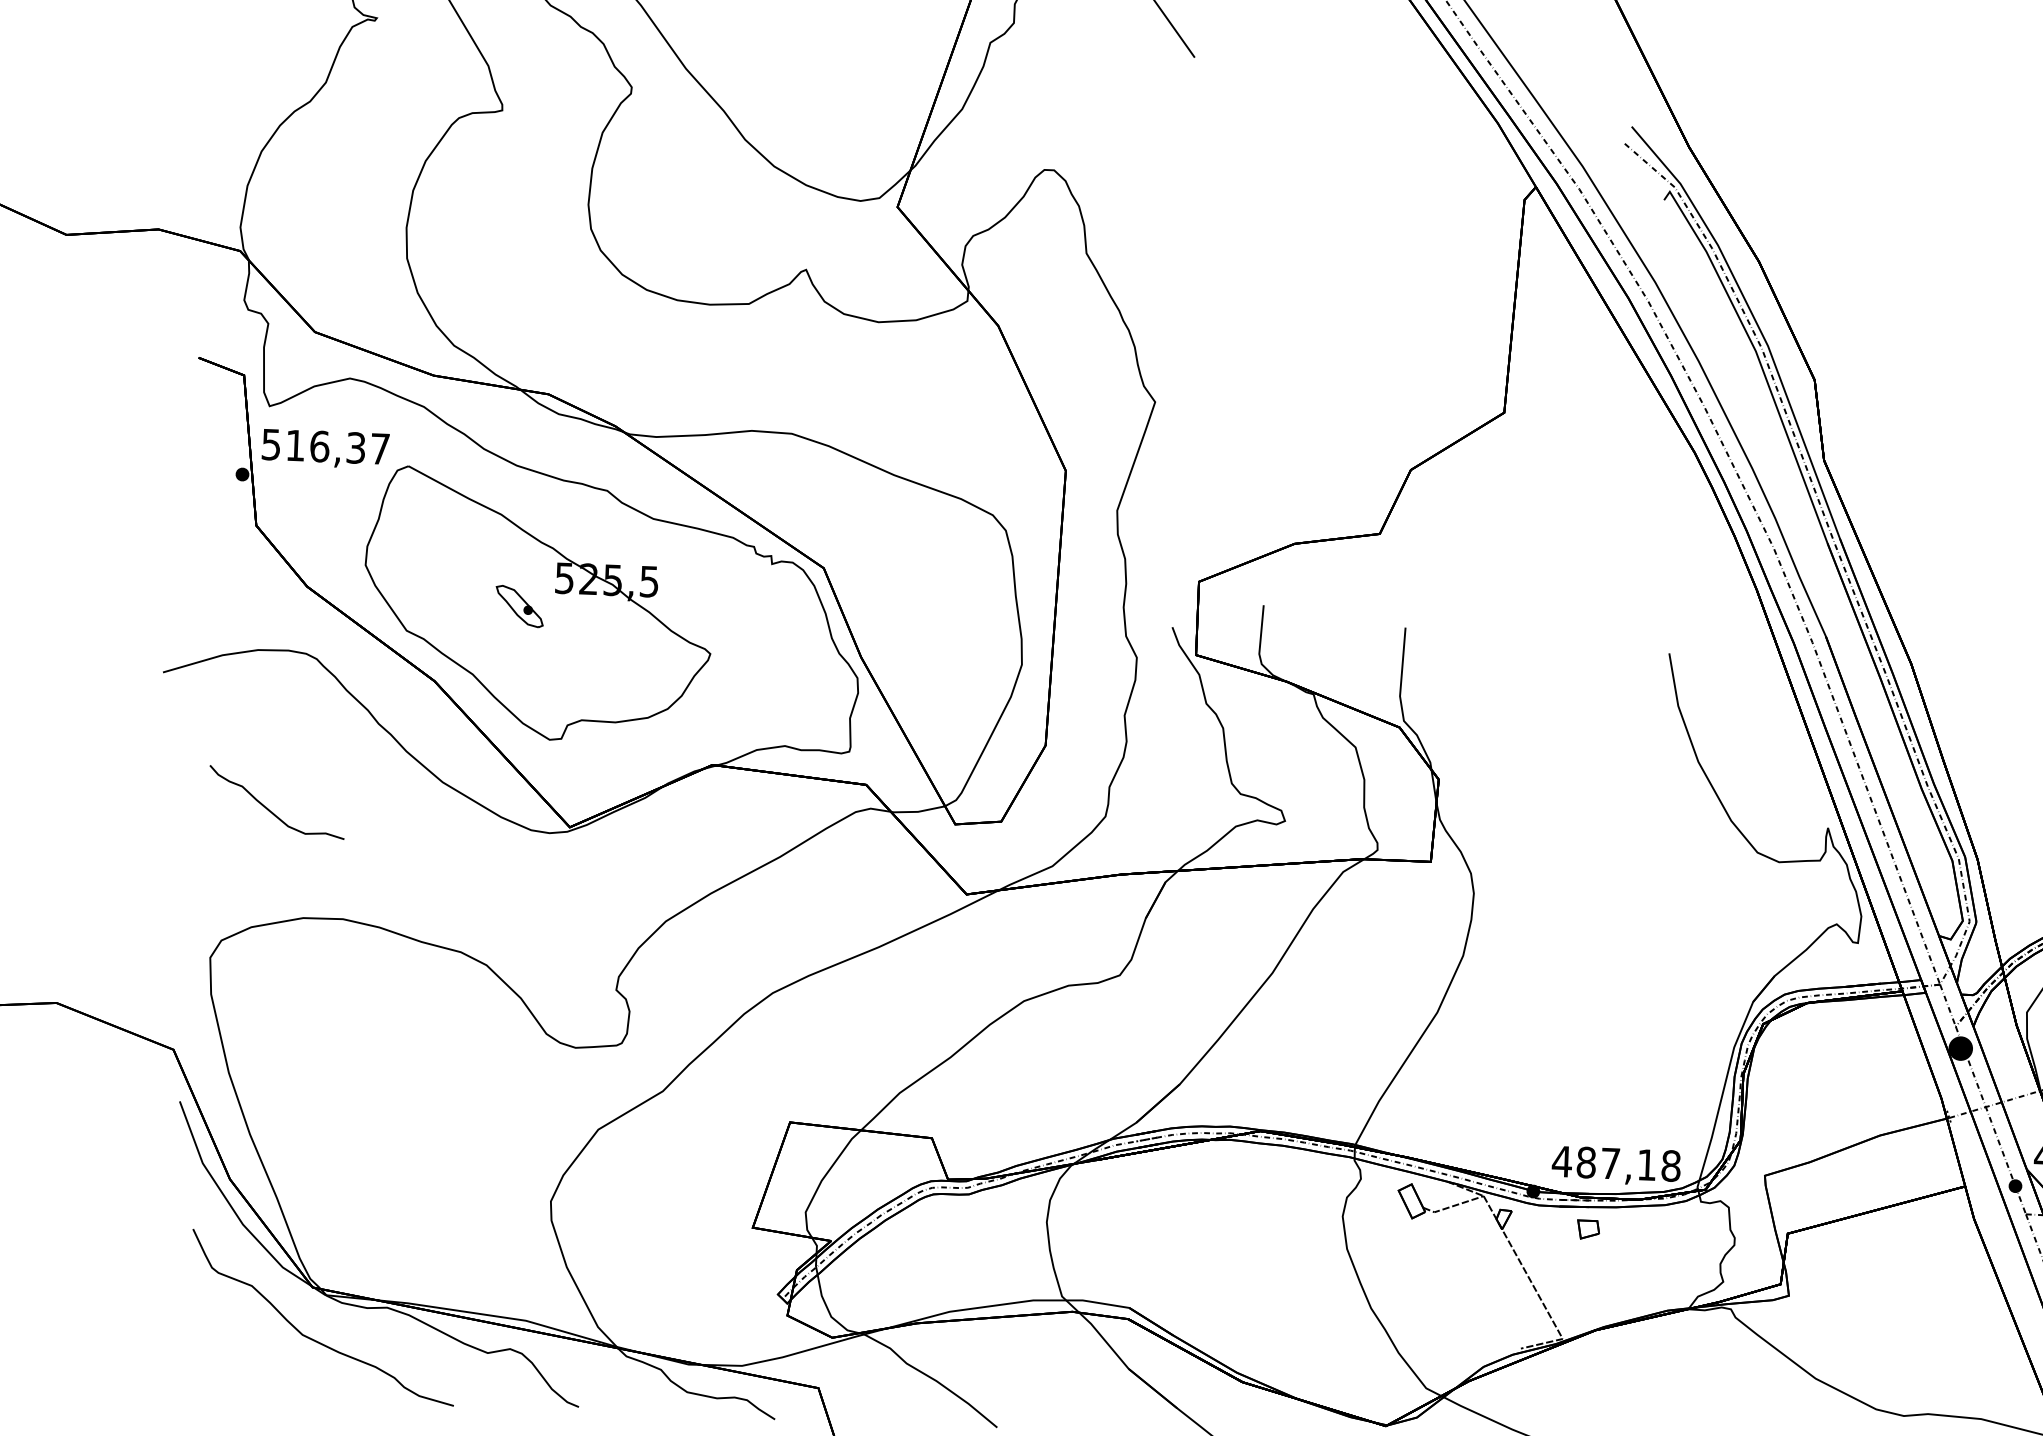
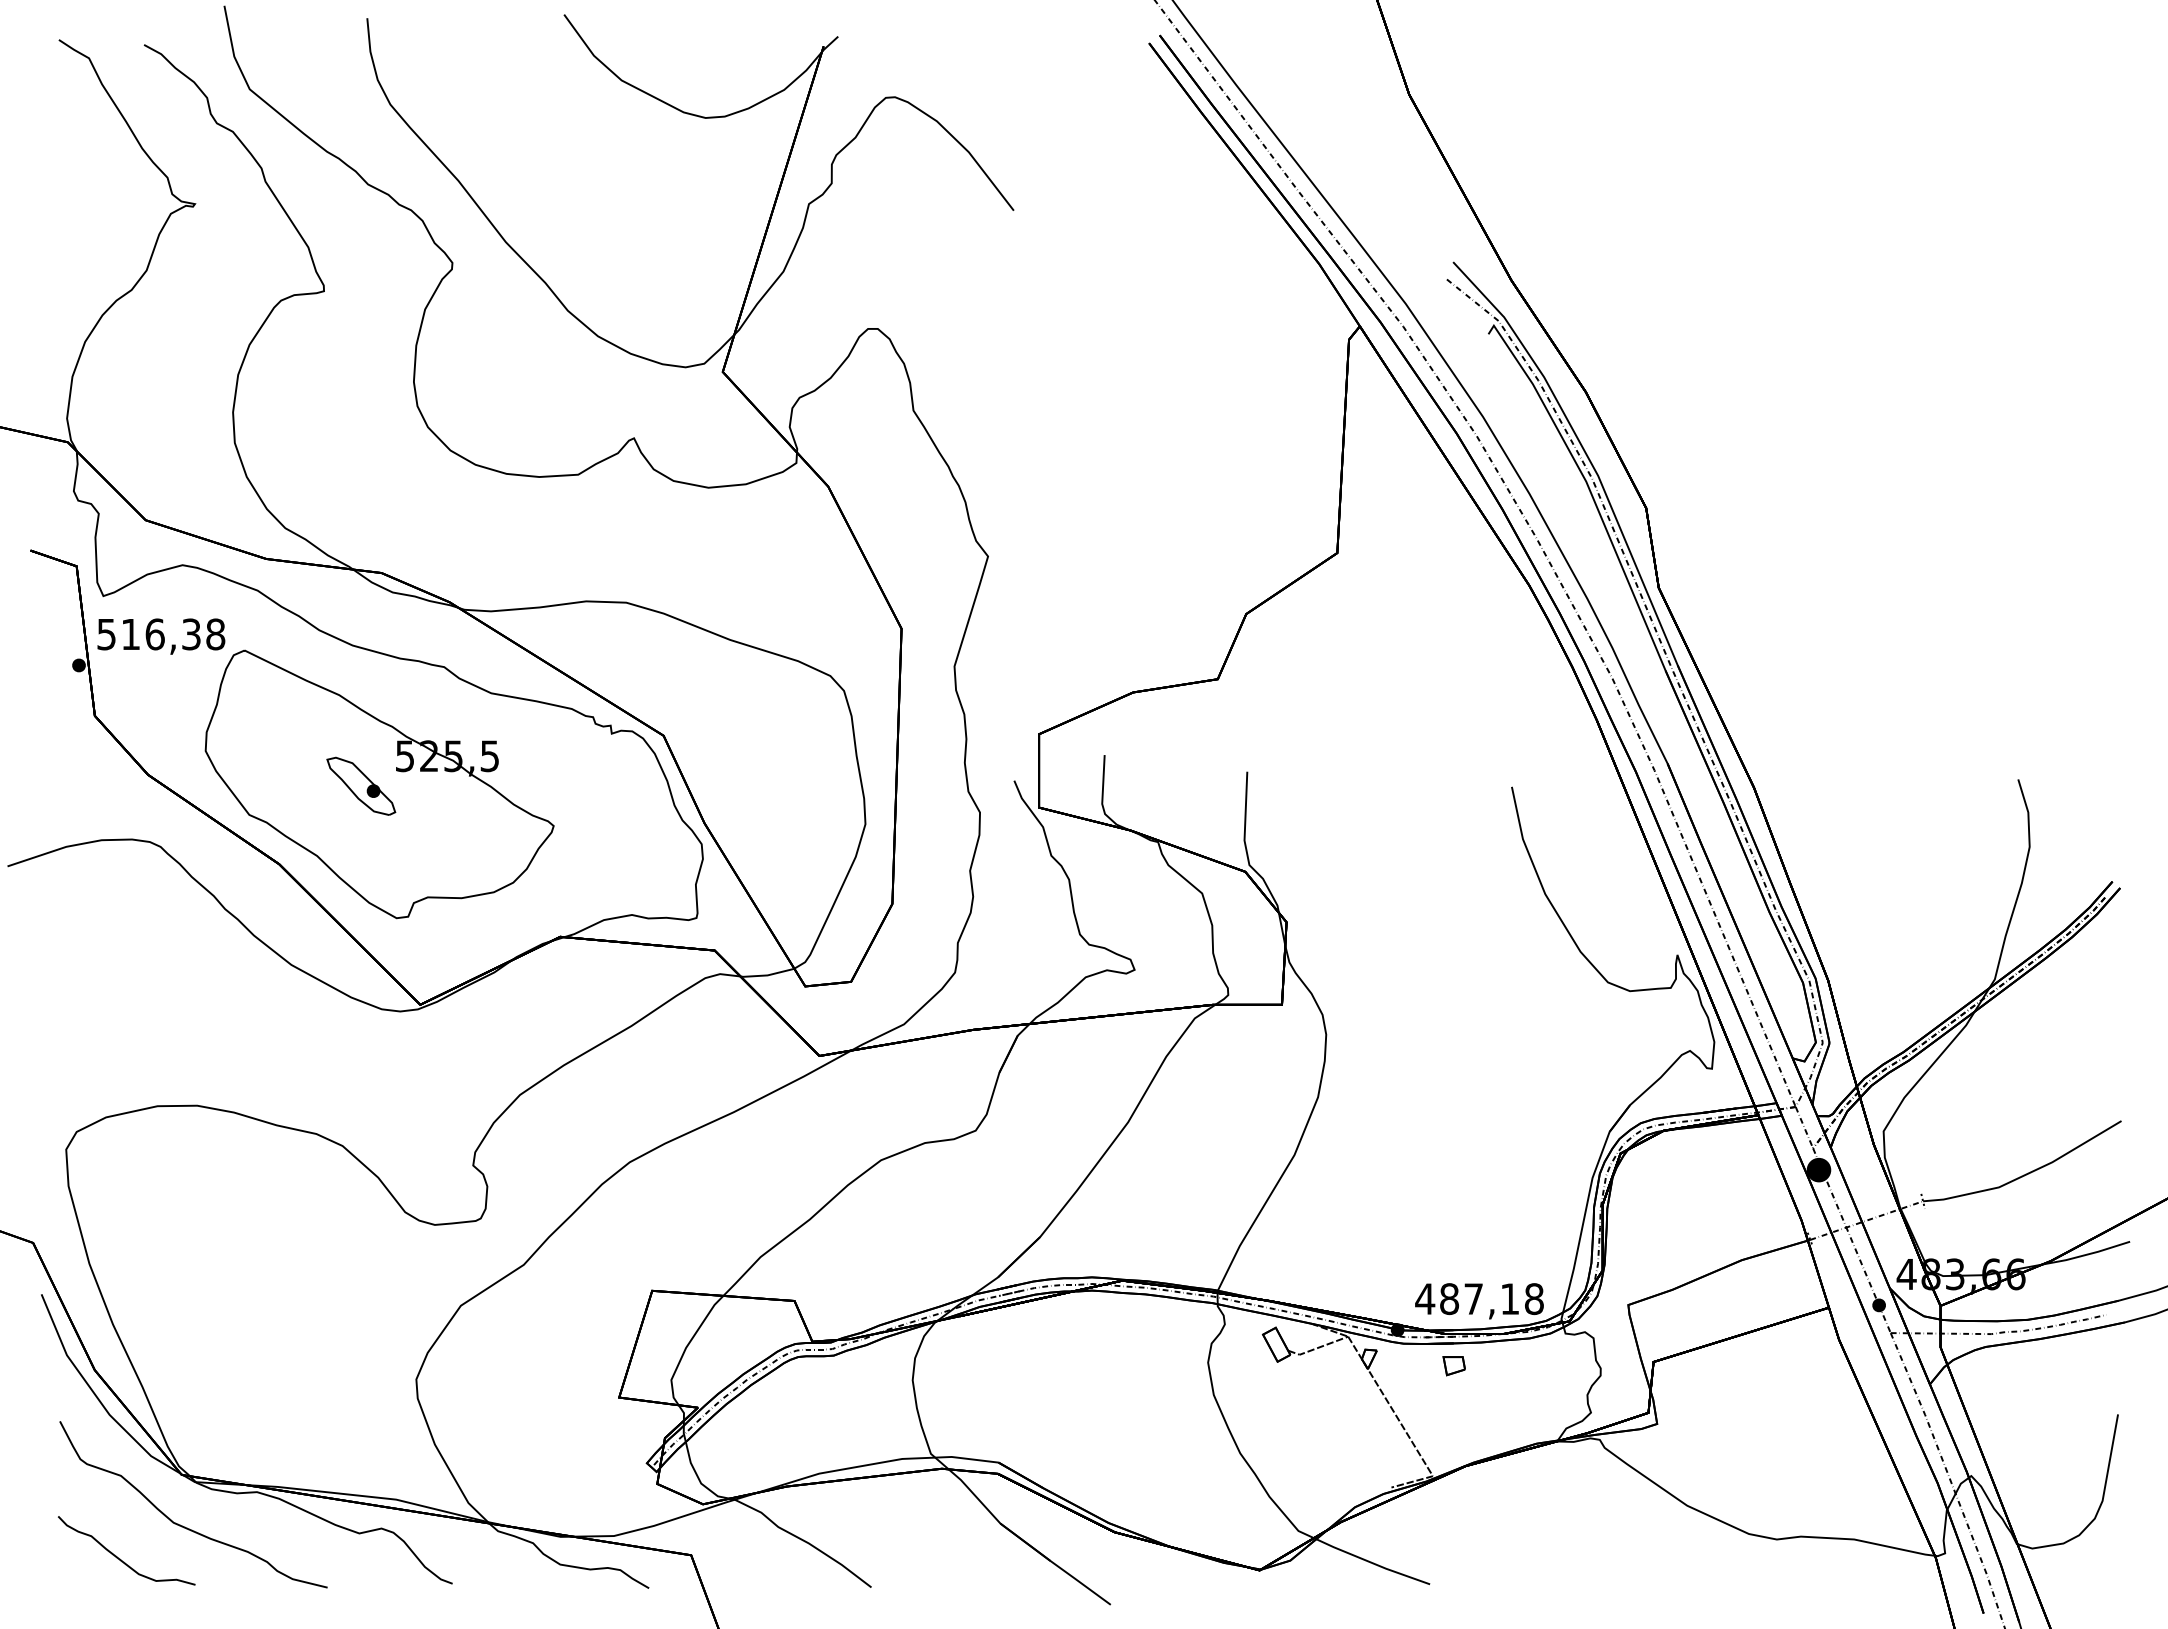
text: (380, 449) -> (215, 634), 516,37 -> 516,38
part: (519, 605) -> (361, 785), size x1.43
curve: (270, 809) -> (120, 1558), moved

